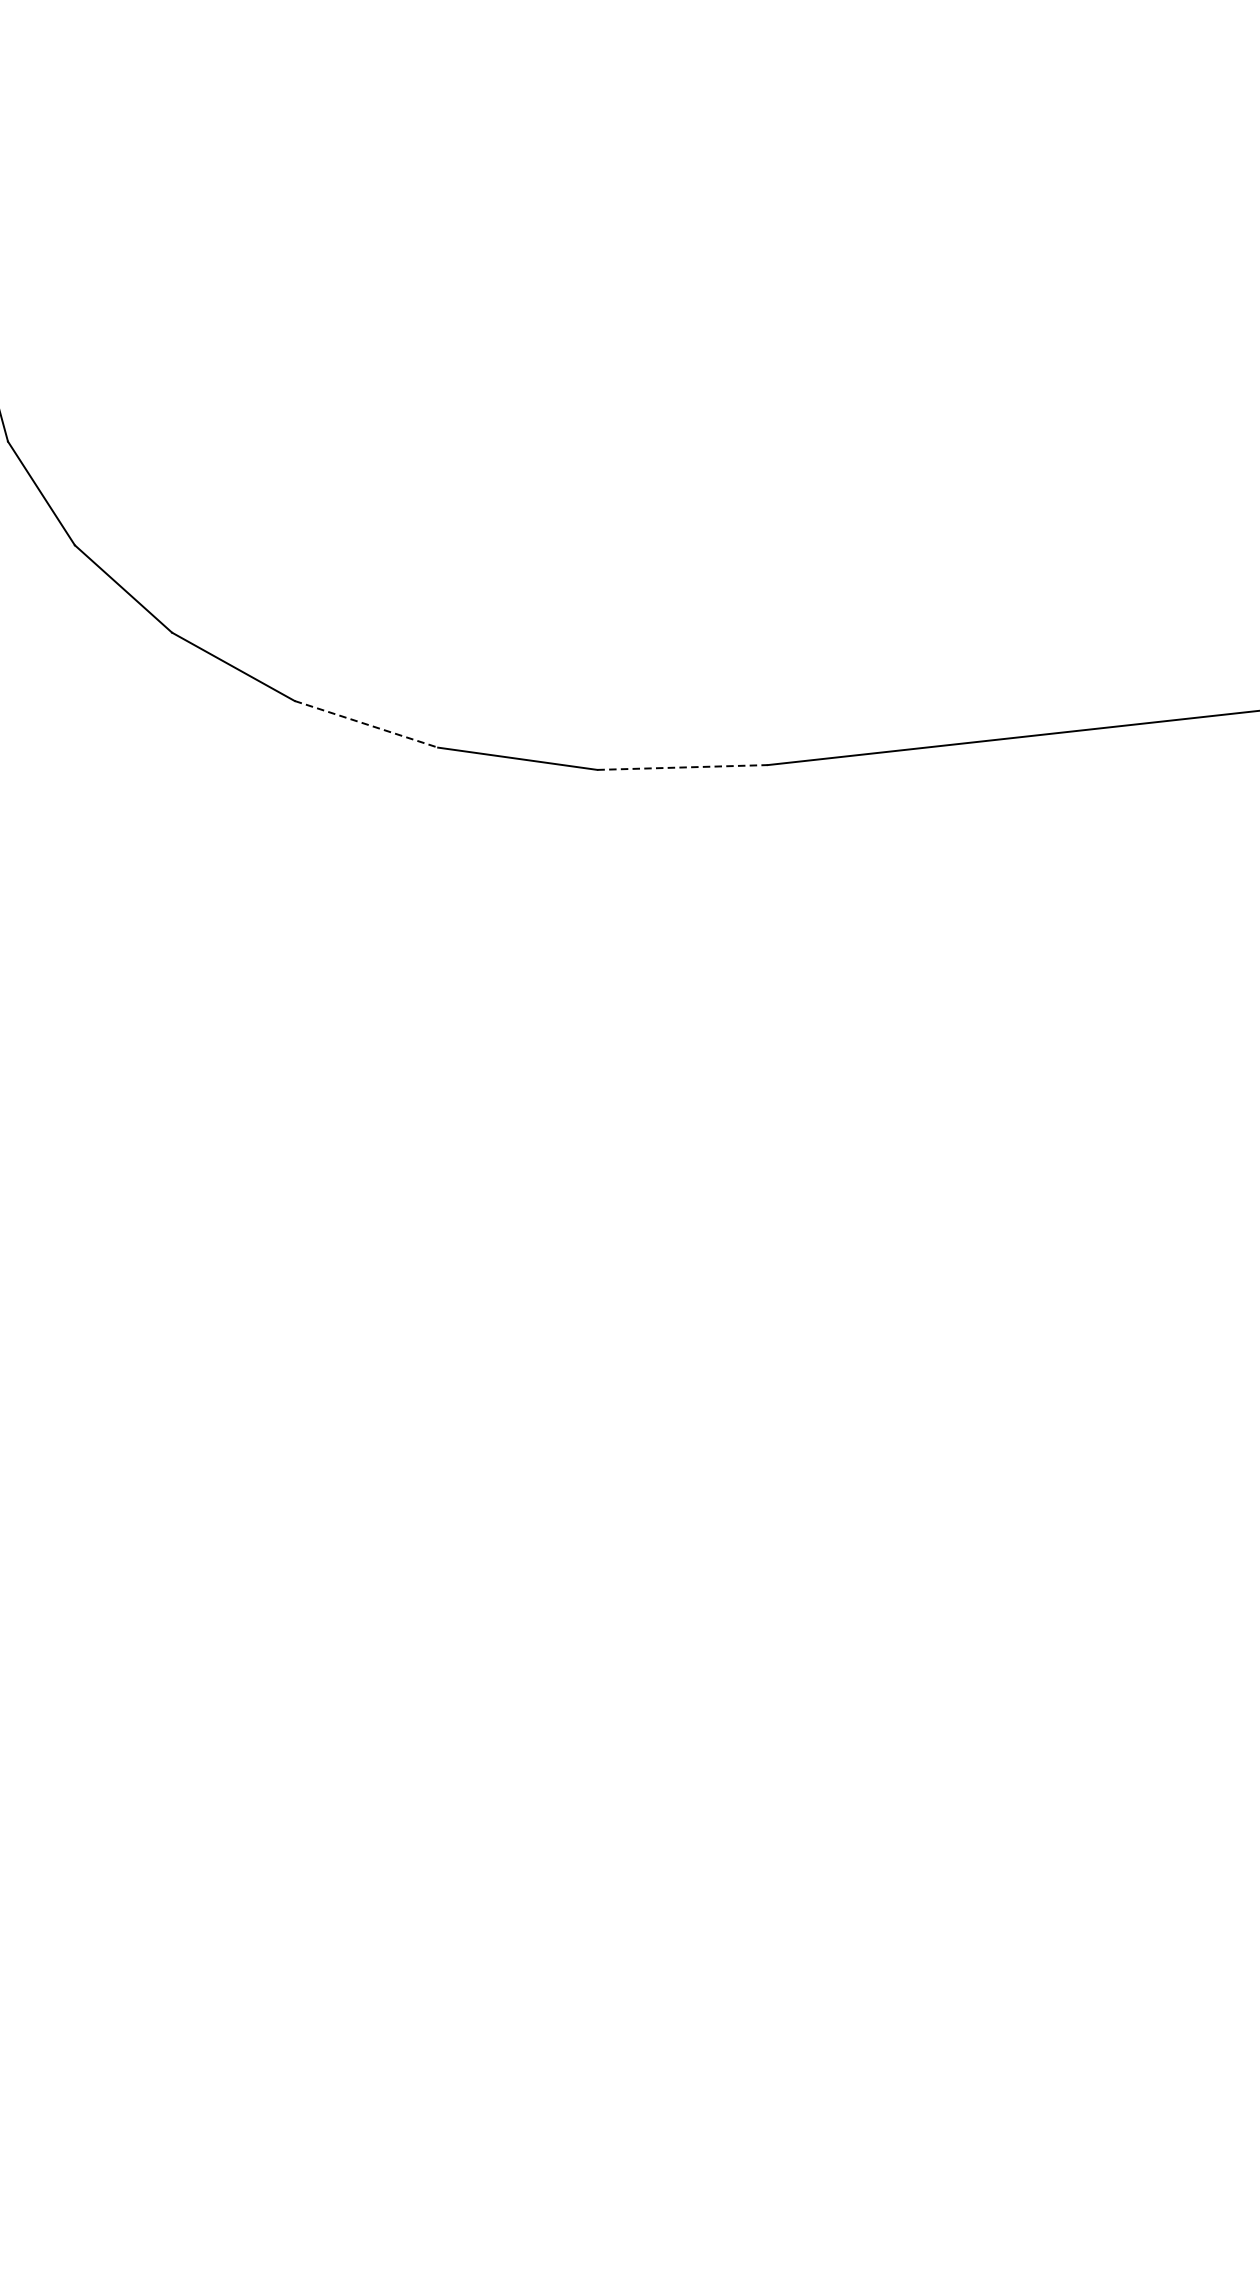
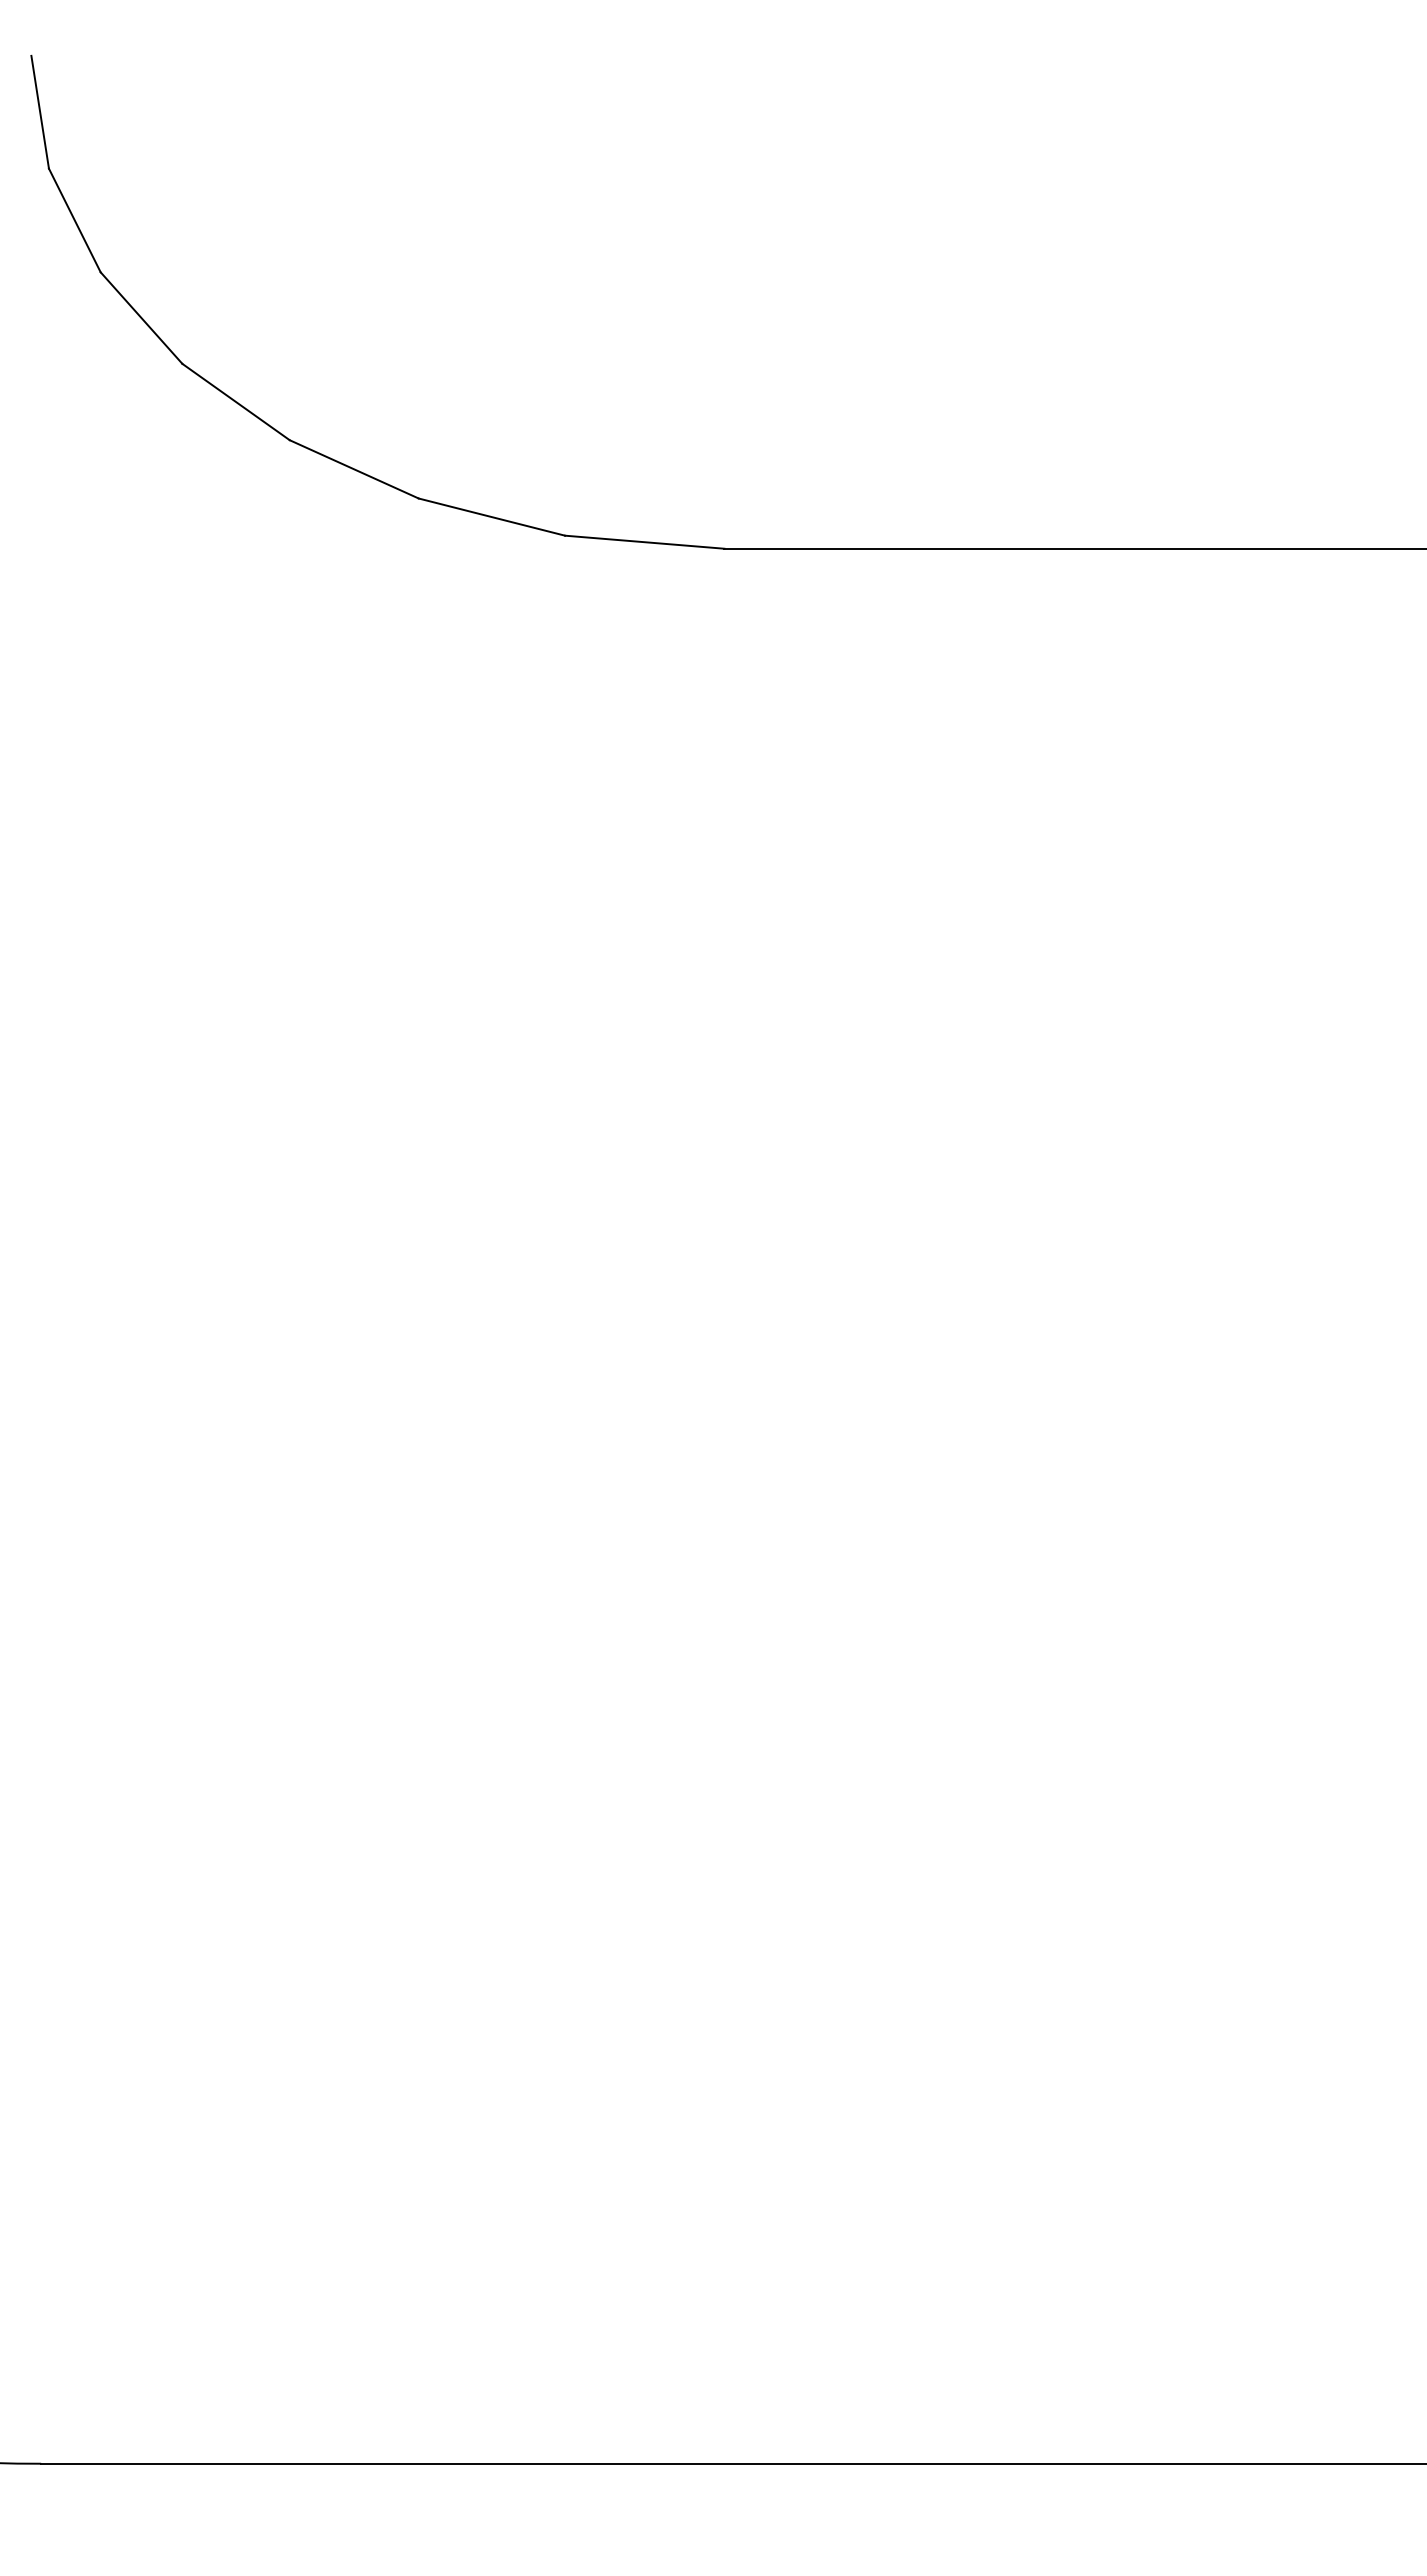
line: (366, 724) -> (354, 469), dashed -> solid
line: (682, 767) -> (644, 542), dashed -> solid

